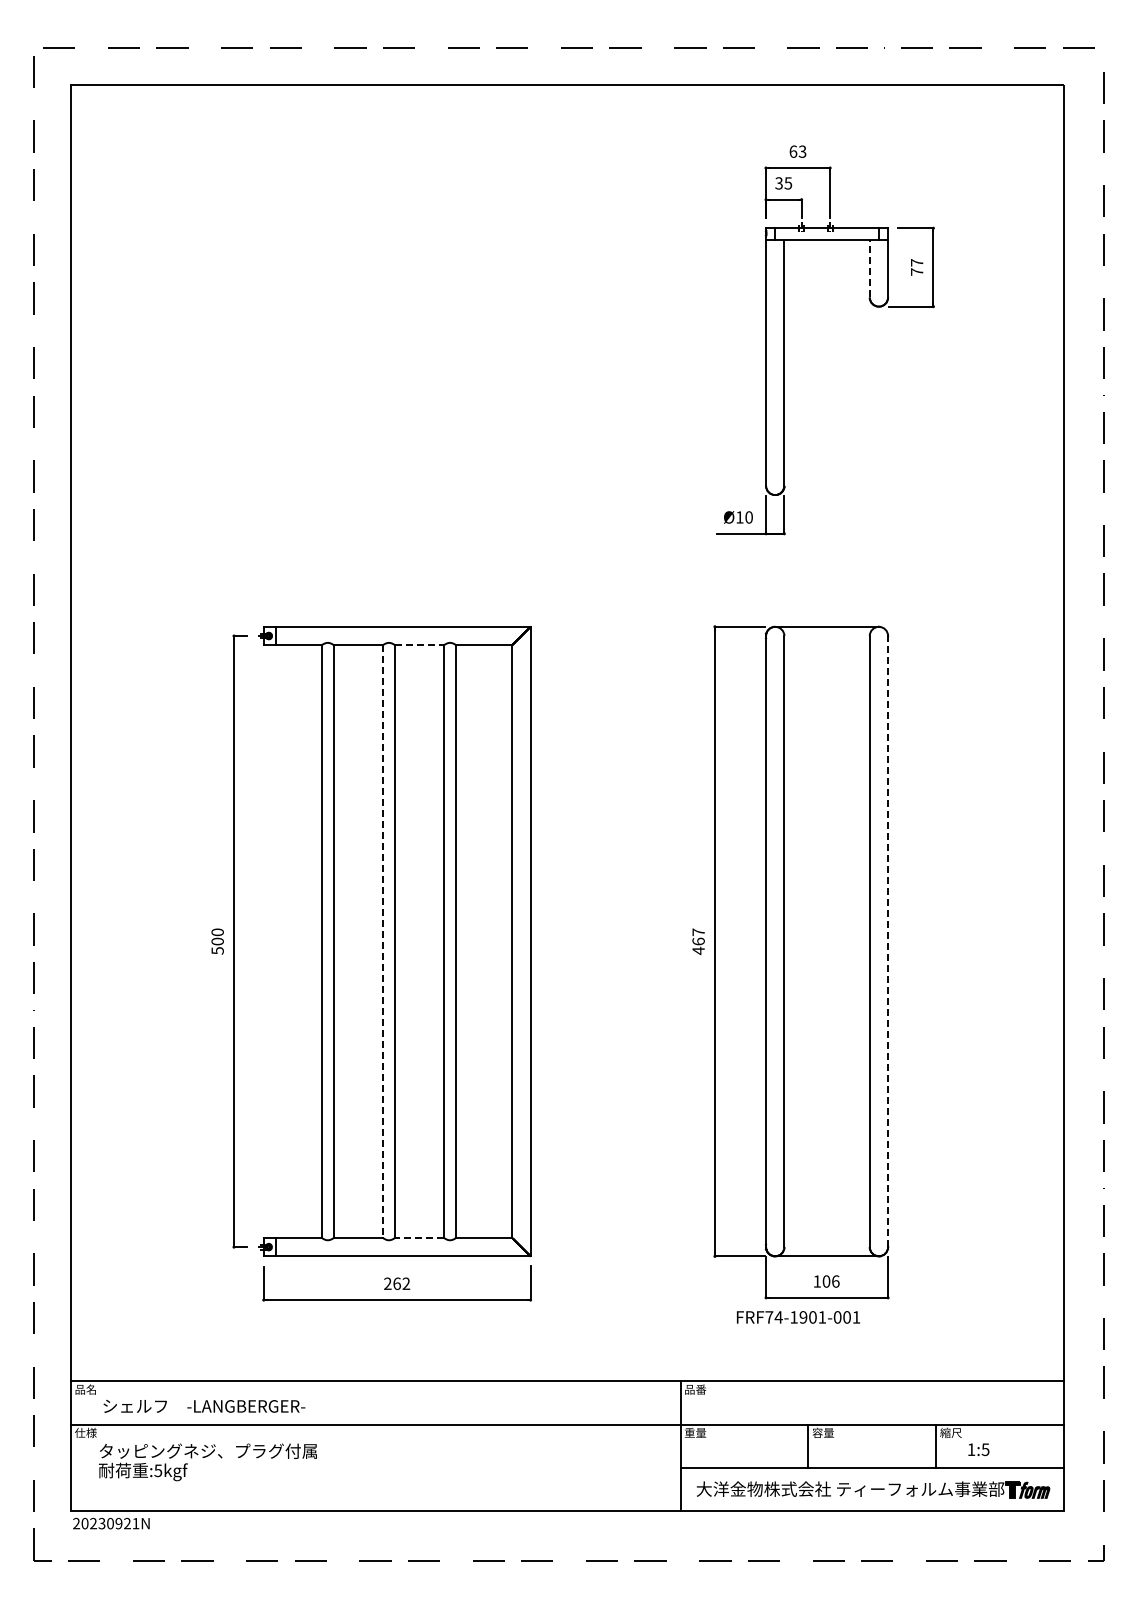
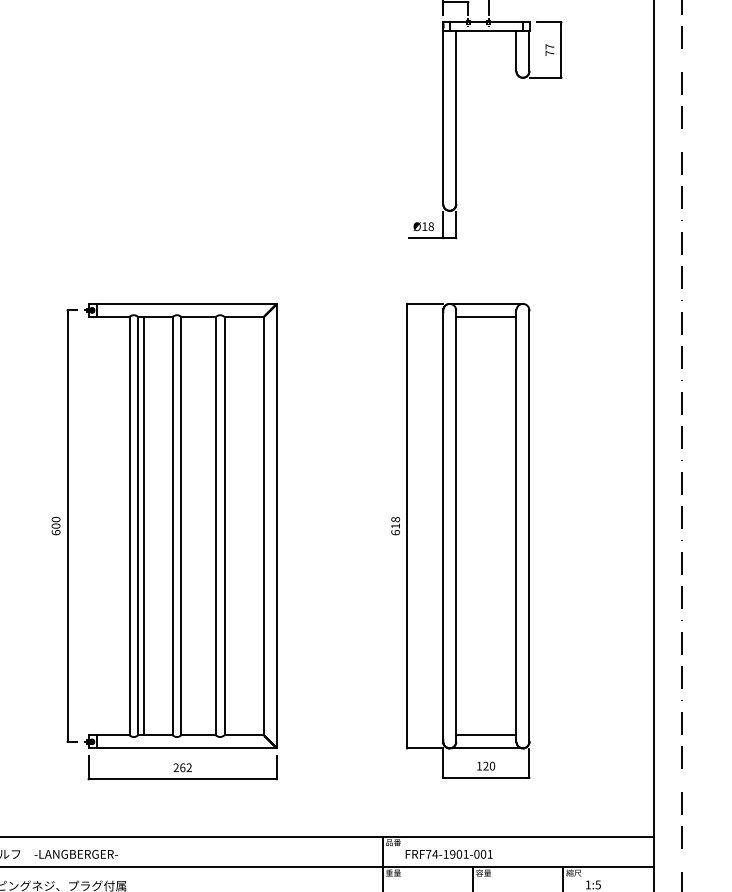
line: (869, 268) -> (516, 50), dashed -> solid
text: (748, 517) -> (430, 226), Ø10 -> Ø18
line: (420, 645) -> (199, 317), dashed -> solid
line: (826, 645) -> (485, 317), added
line: (342, 941) -> (144, 526), added
text: (698, 941) -> (395, 526), 467 -> 618
line: (888, 941) -> (529, 526), dashed -> solid
line: (382, 942) -> (172, 526), dashed -> solid
text: (217, 950) -> (55, 532), 500 -> 600
line: (419, 1237) -> (198, 735), dashed -> solid
line: (826, 1237) -> (485, 735), added
text: (830, 1281) -> (488, 766), 106 -> 120
text: (798, 1317) -> (449, 854), moved

